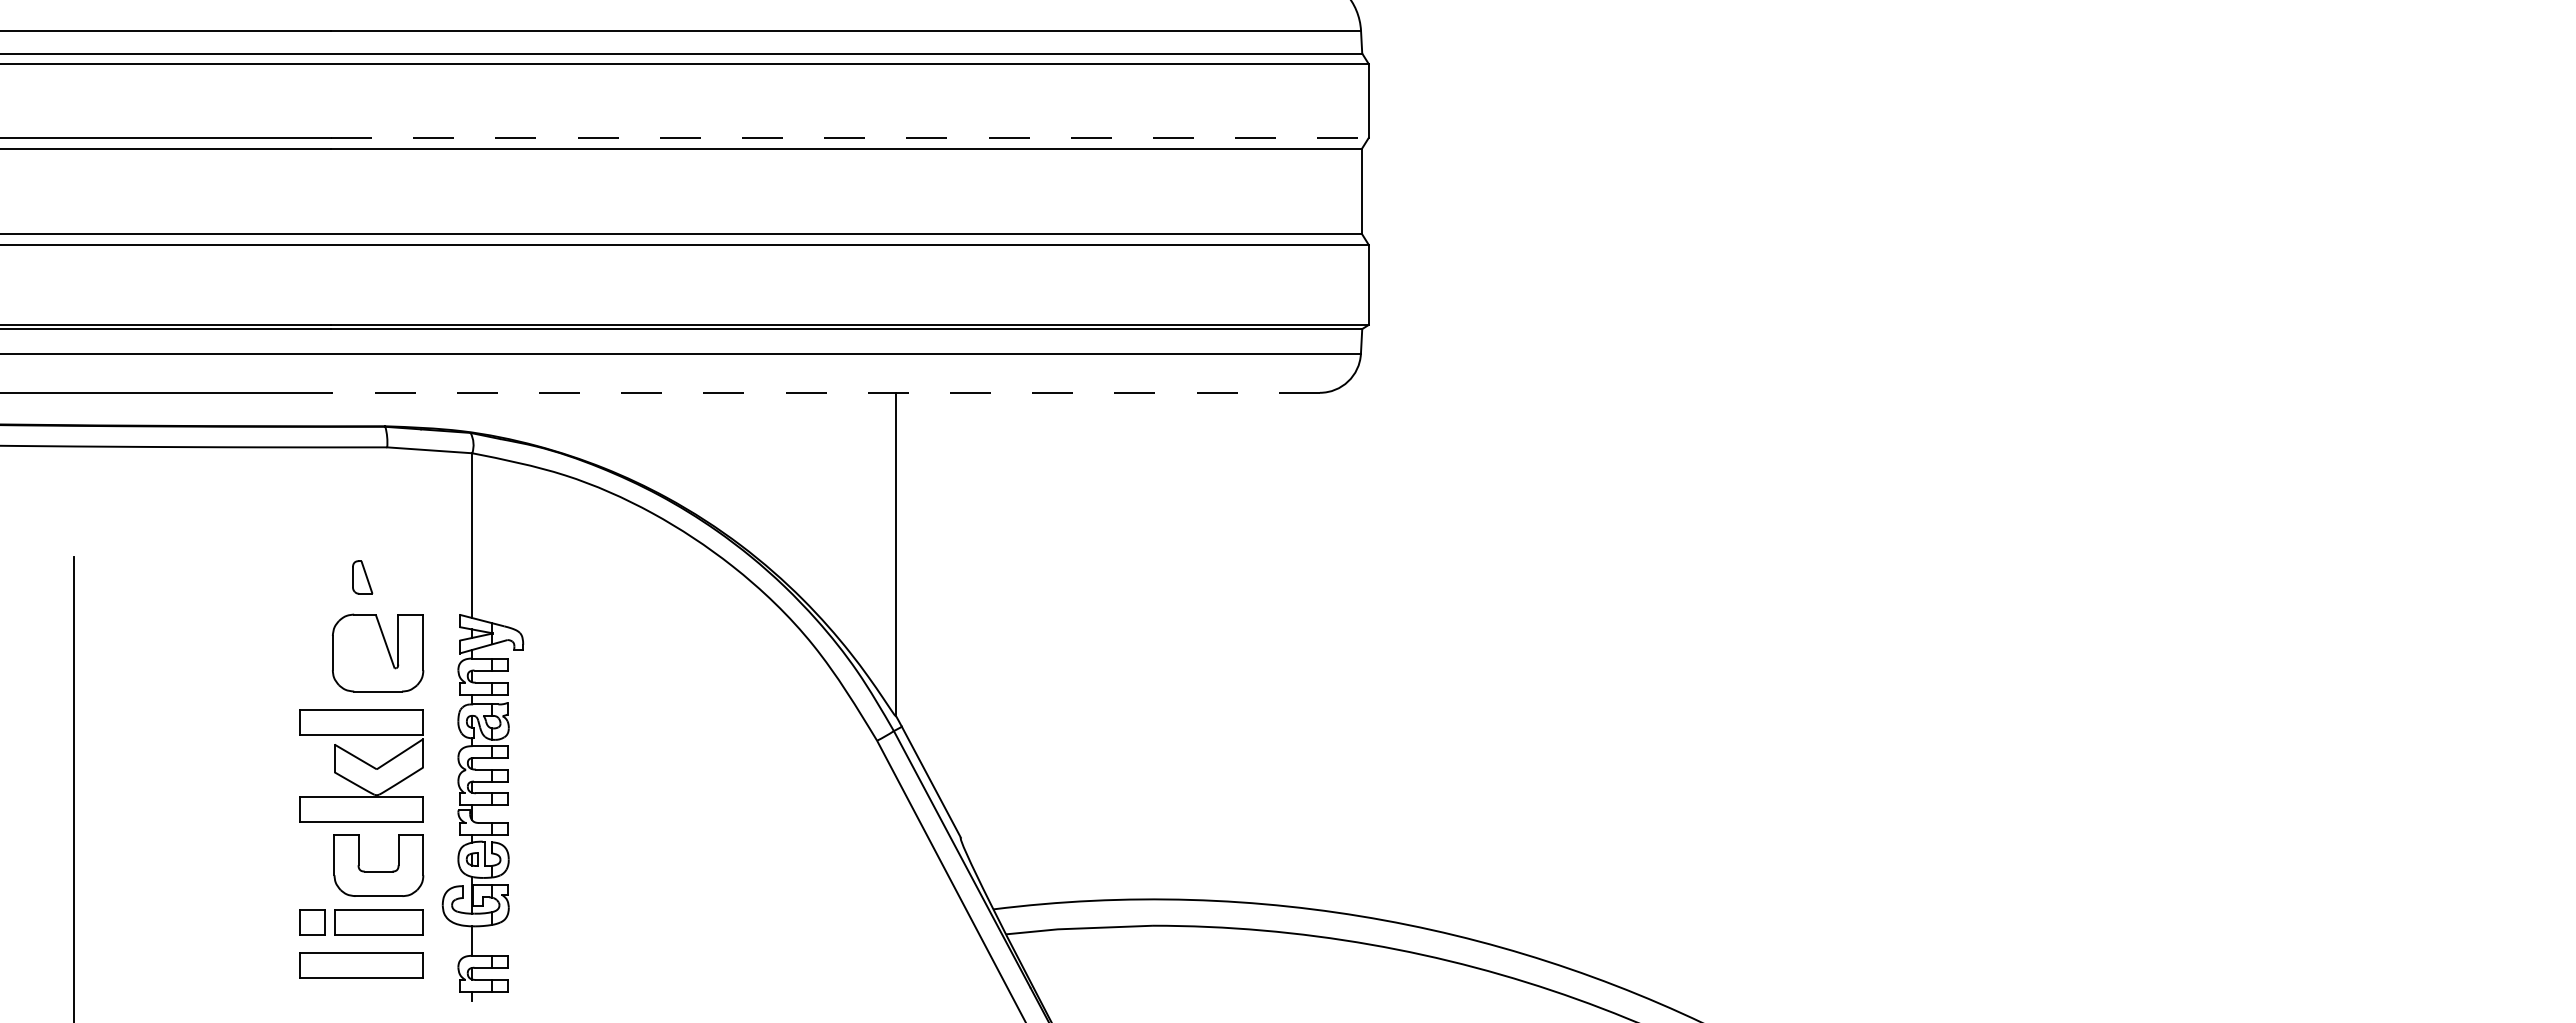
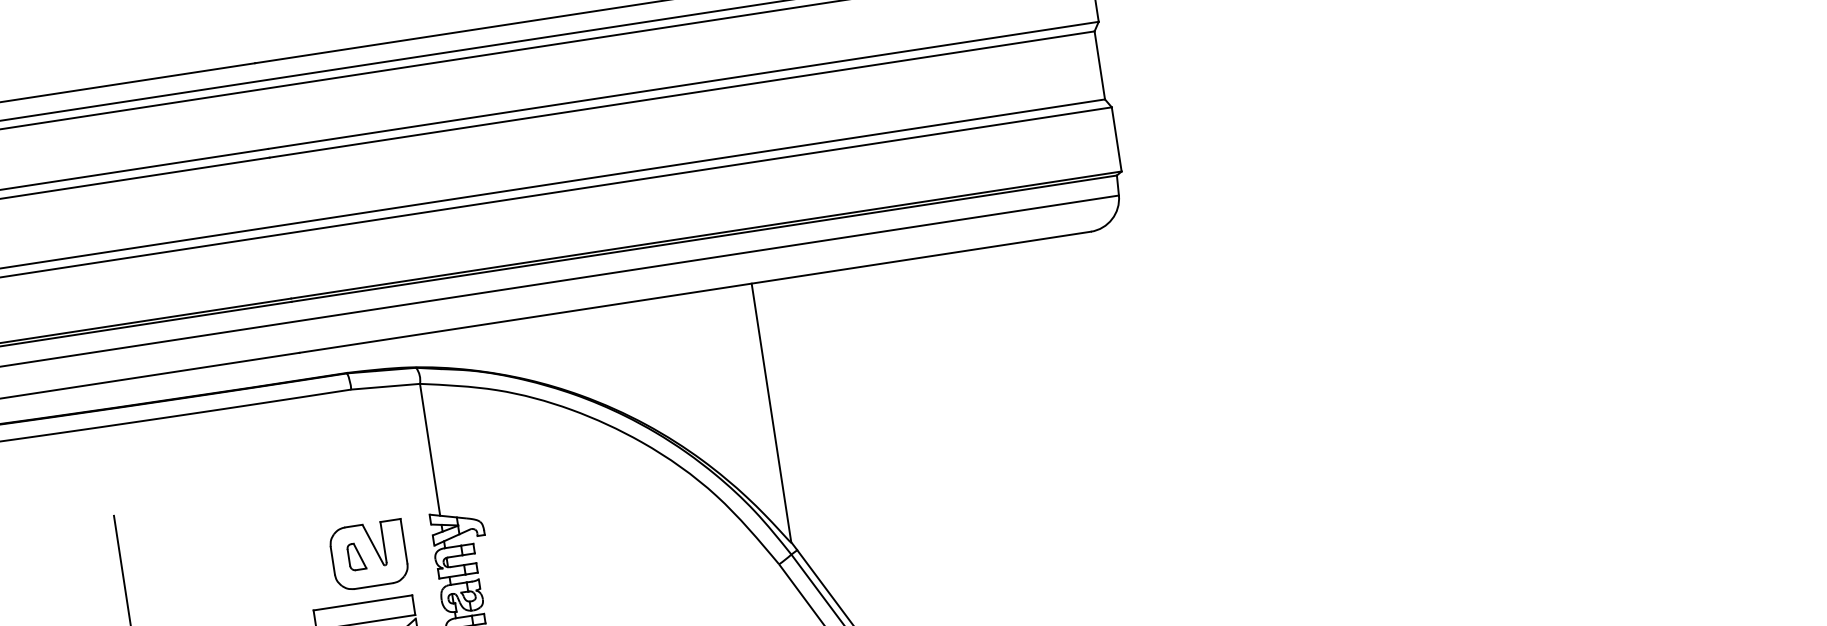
line: (849, 137) -> (683, 85), dashed -> solid
line: (825, 392) -> (695, 292), dashed -> solid
part: (362, 577) -> (356, 556), moved

